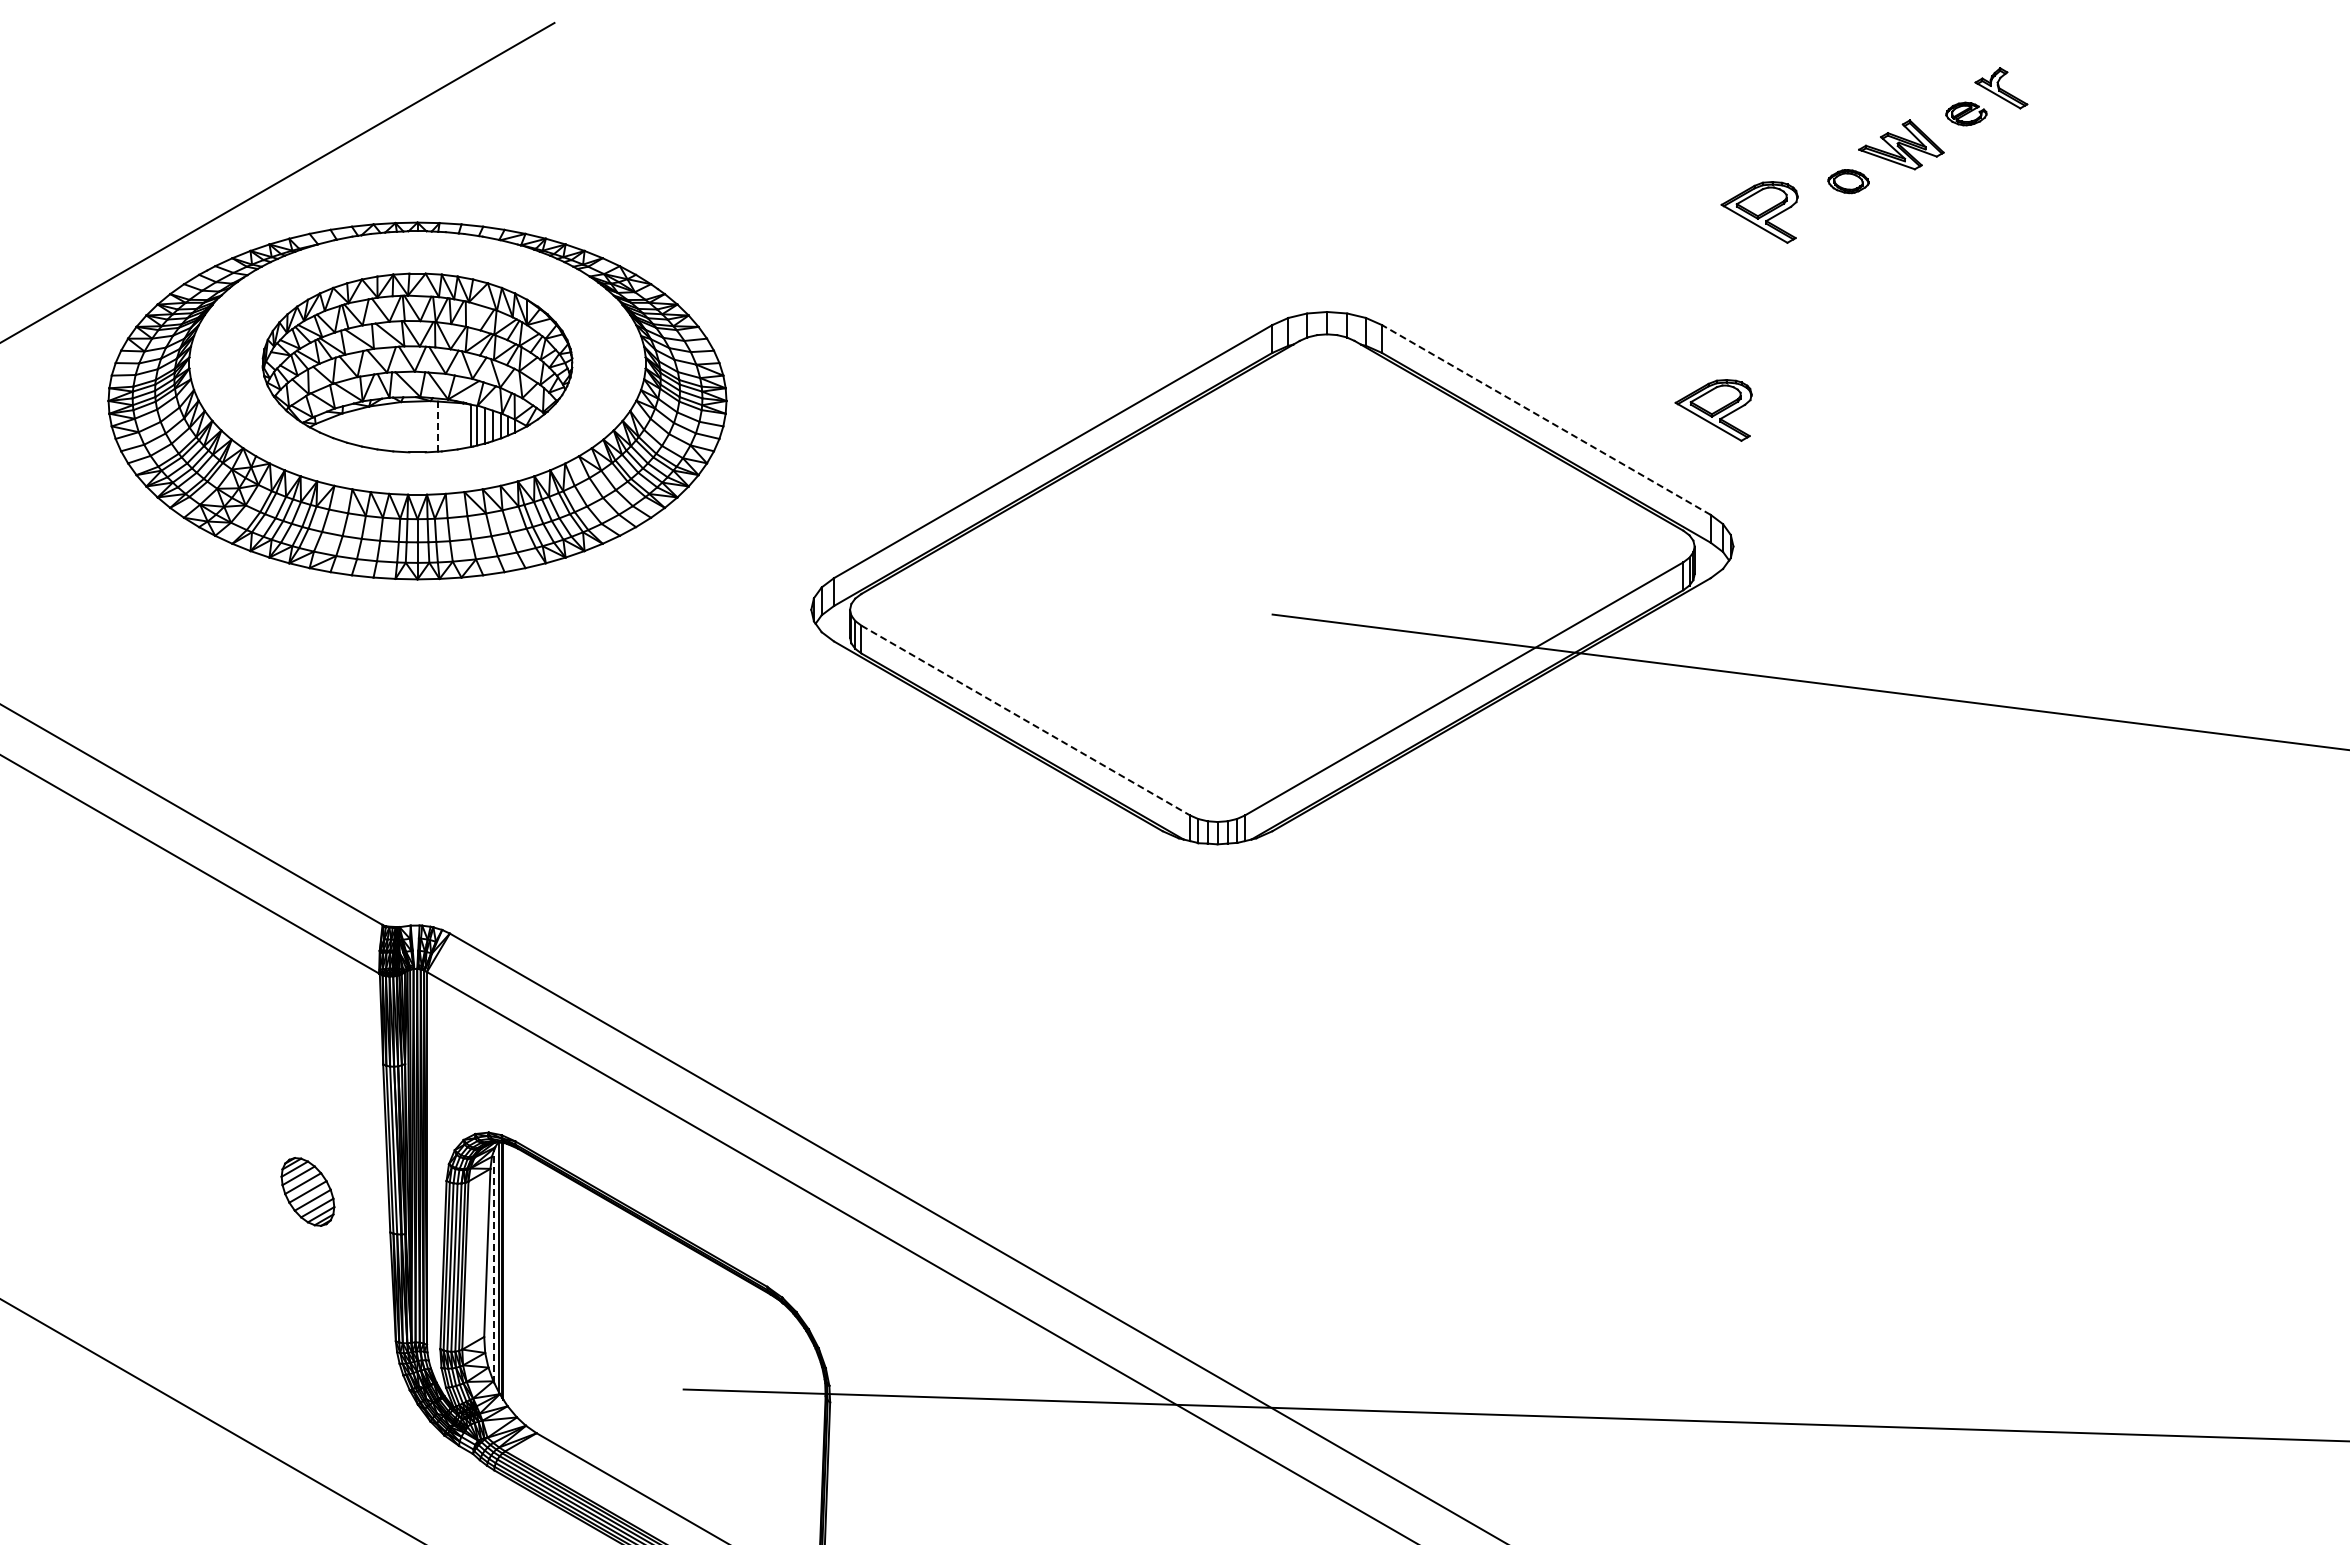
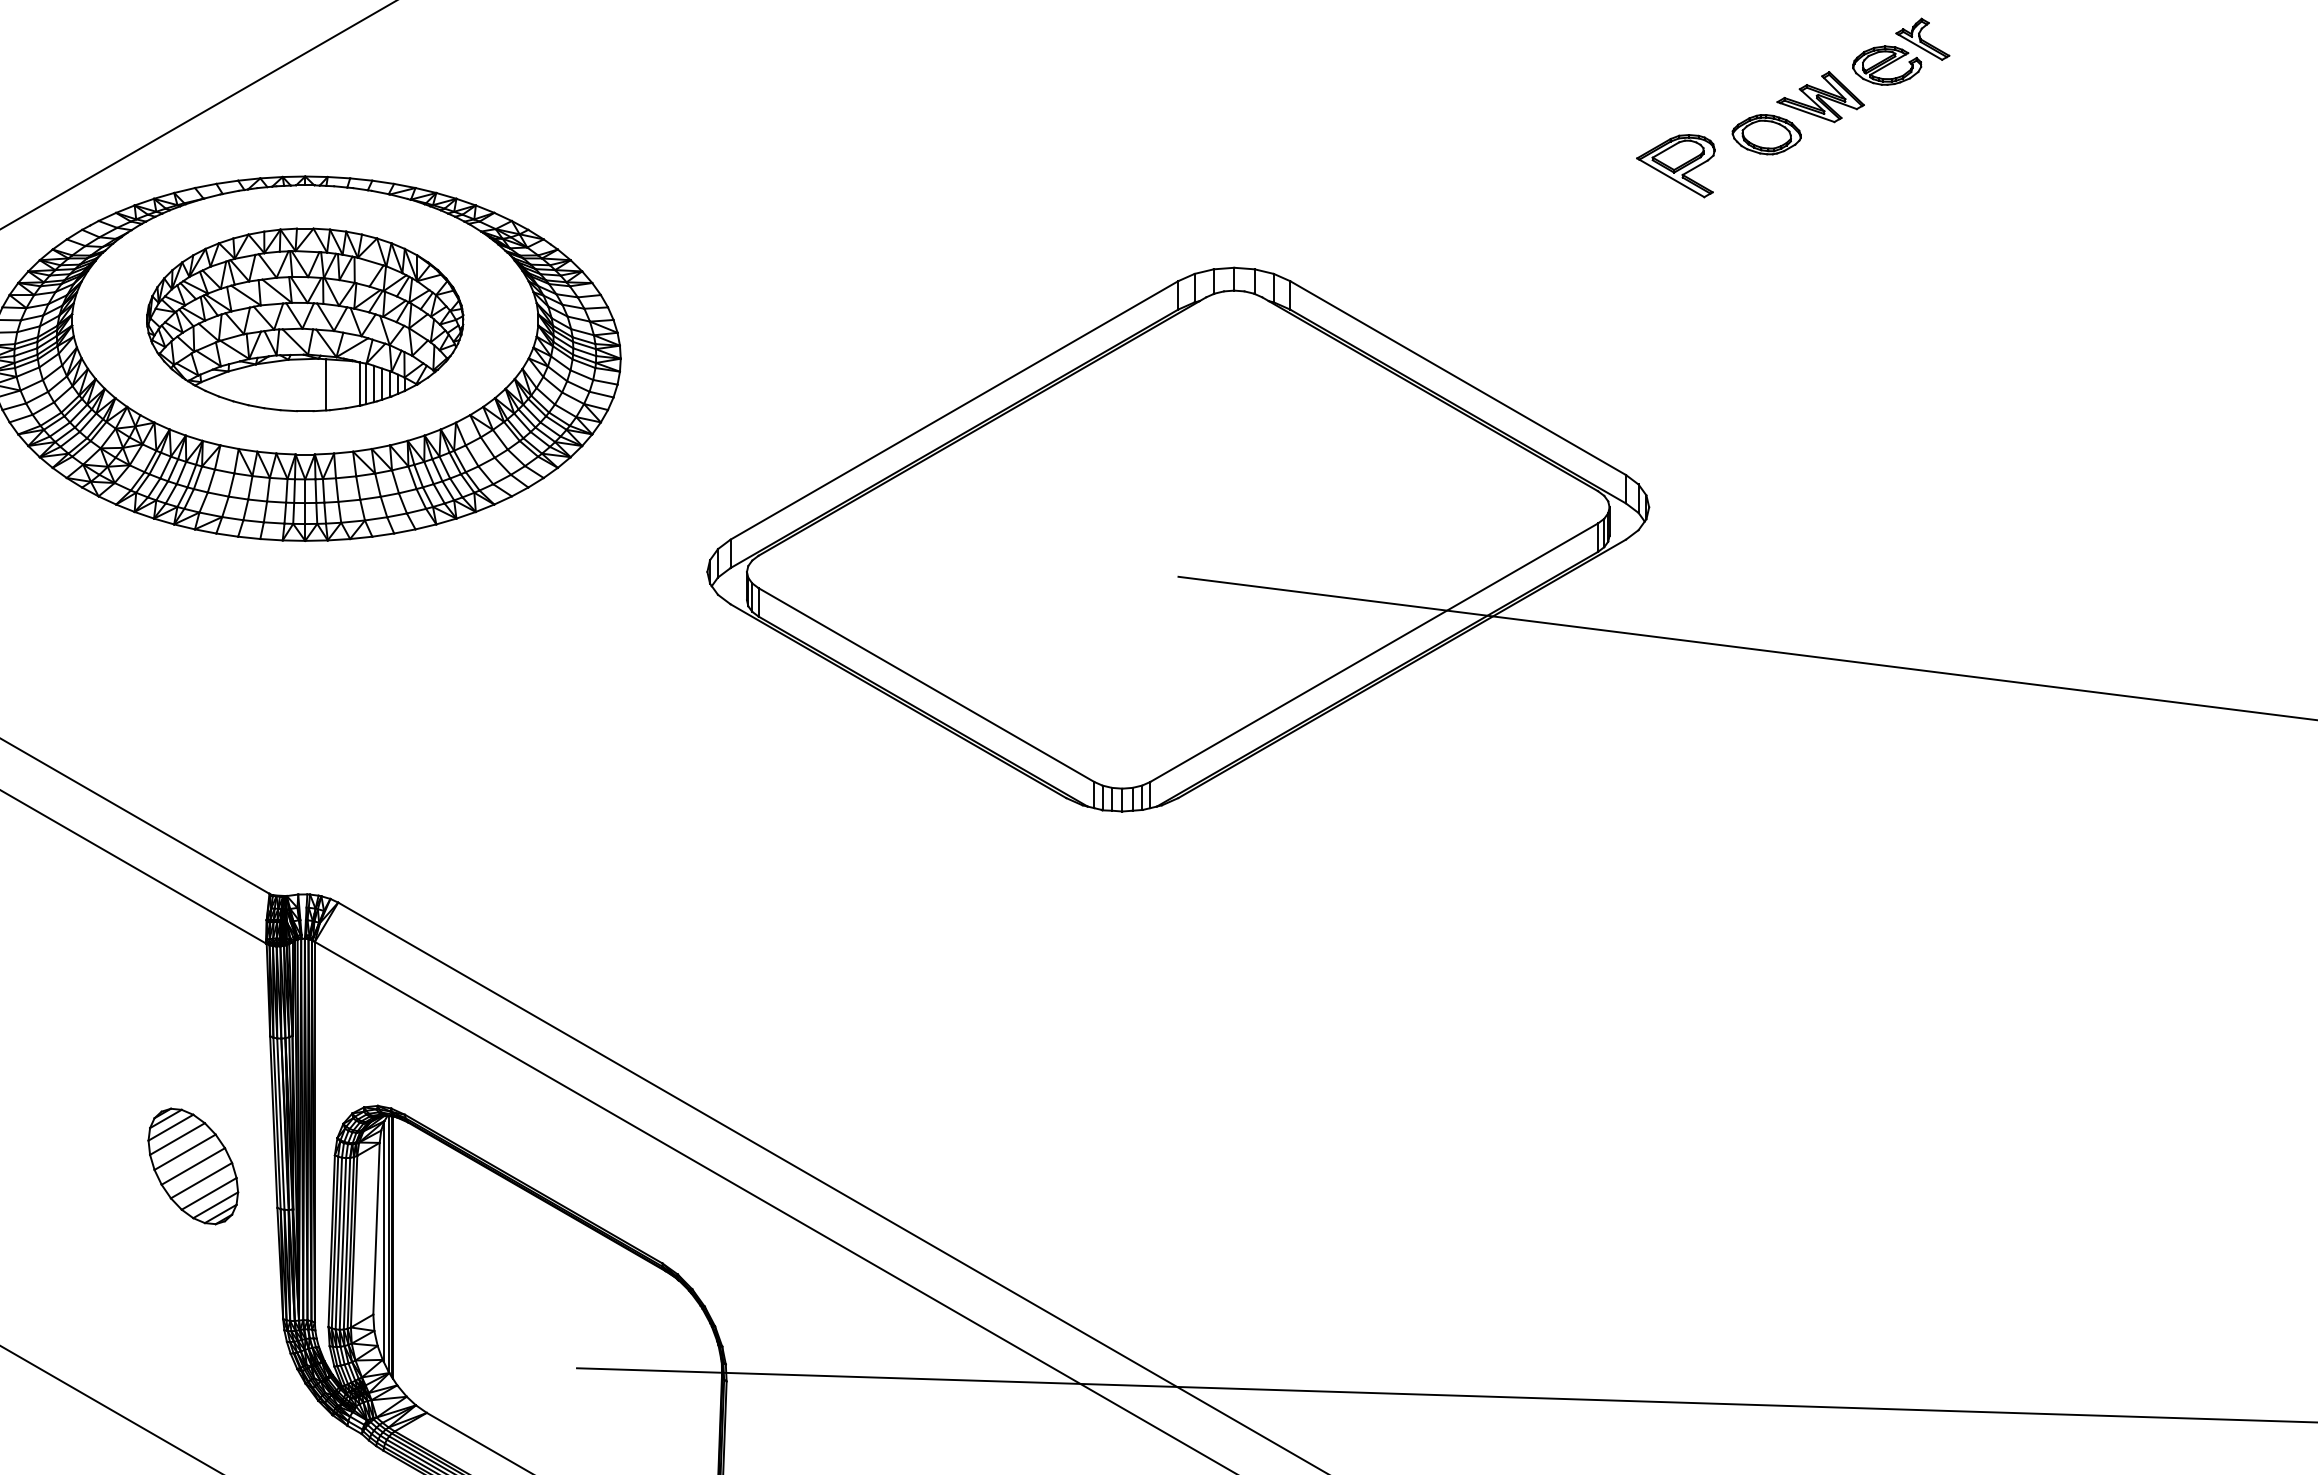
part: (1966, 113) -> (1887, 65), size x1.67
part: (1848, 181) -> (1766, 134), size x1.67
part: (1713, 410) -> (1628, 368), removed
line: (1546, 419) -> (1458, 377), dashed -> solid
line: (438, 426) -> (326, 384), dashed -> solid
line: (1025, 720) -> (926, 685), dashed -> solid
part: (307, 1191) -> (192, 1166), size x1.67
line: (494, 1266) -> (383, 1242), dashed -> solid

